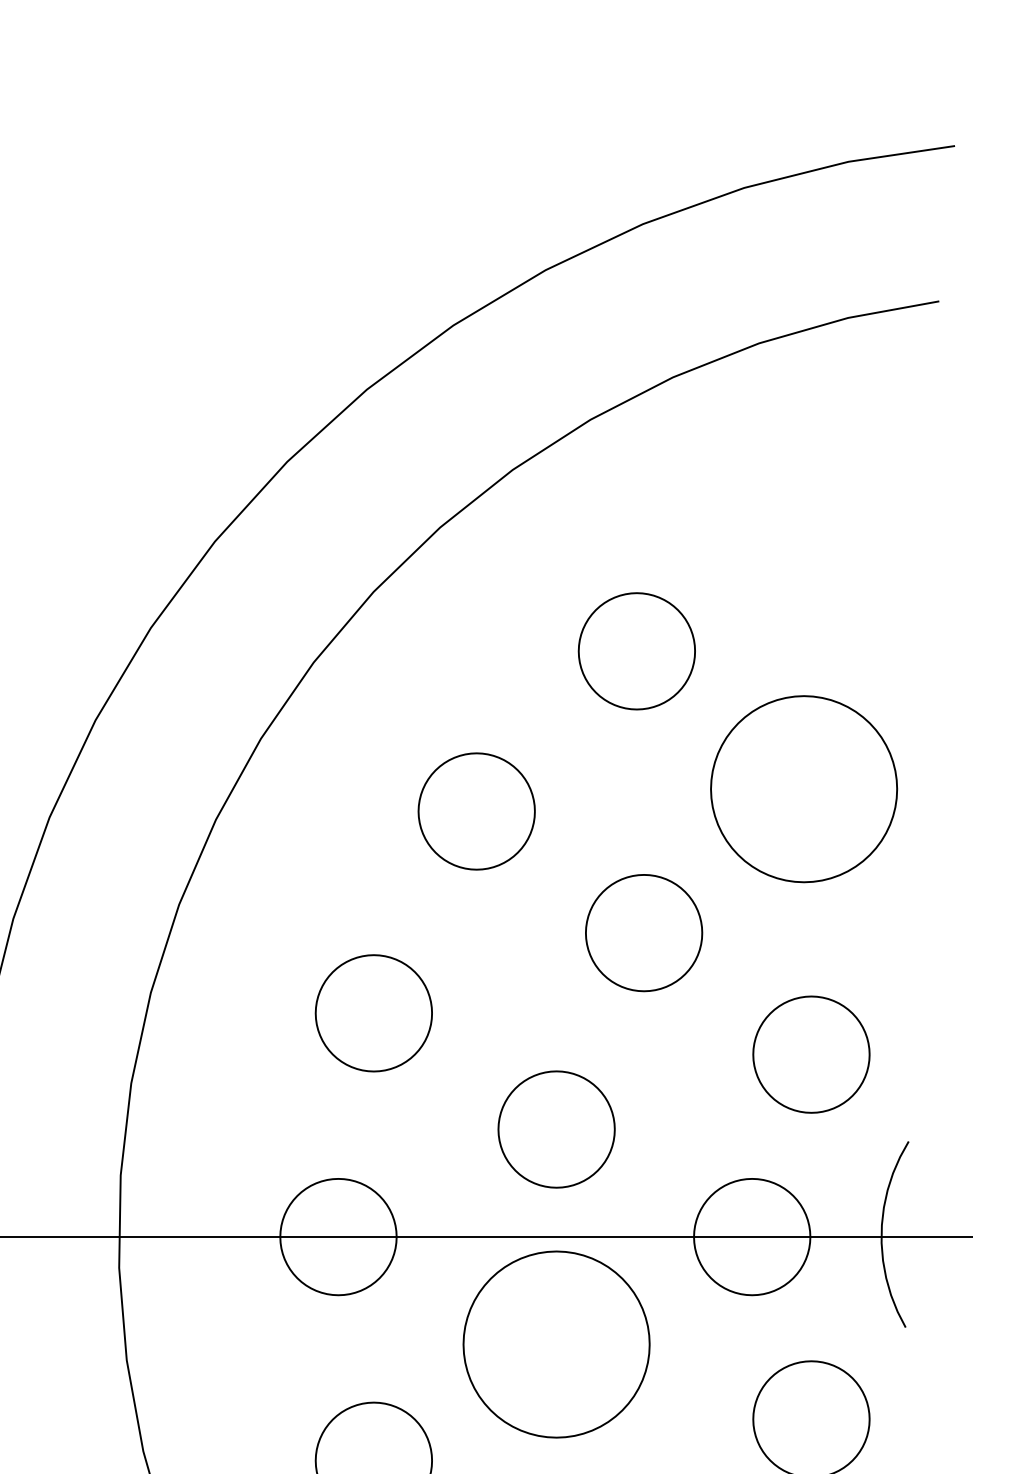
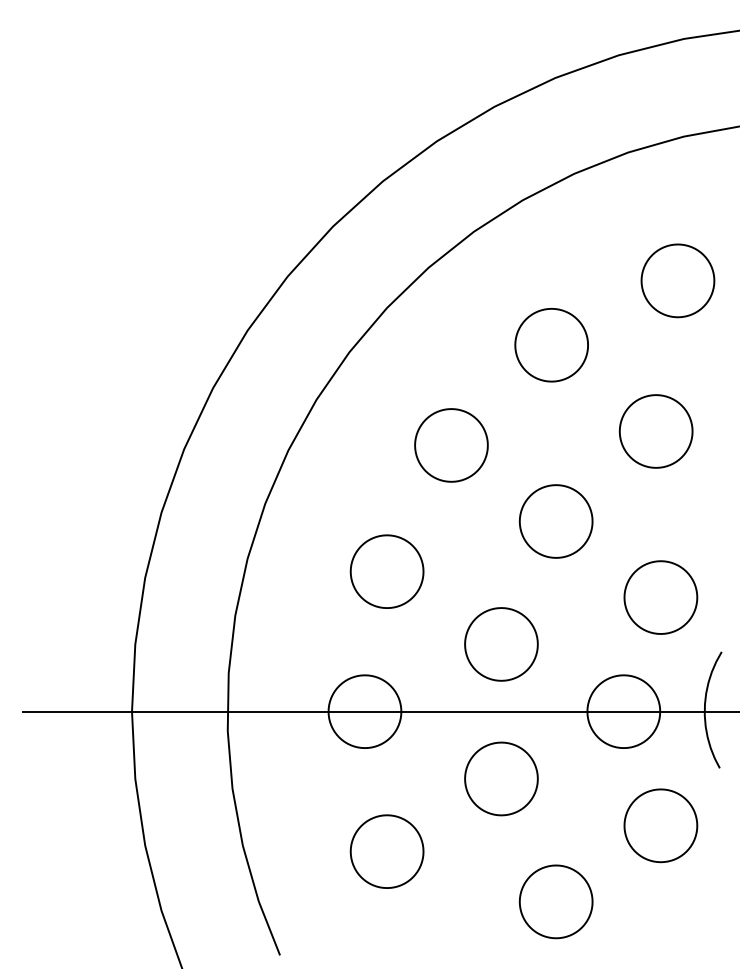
part: (837, 547) -> (677, 280), added
part: (802, 789) -> (655, 431), size x0.62
part: (556, 1343) -> (501, 778), size x0.62

